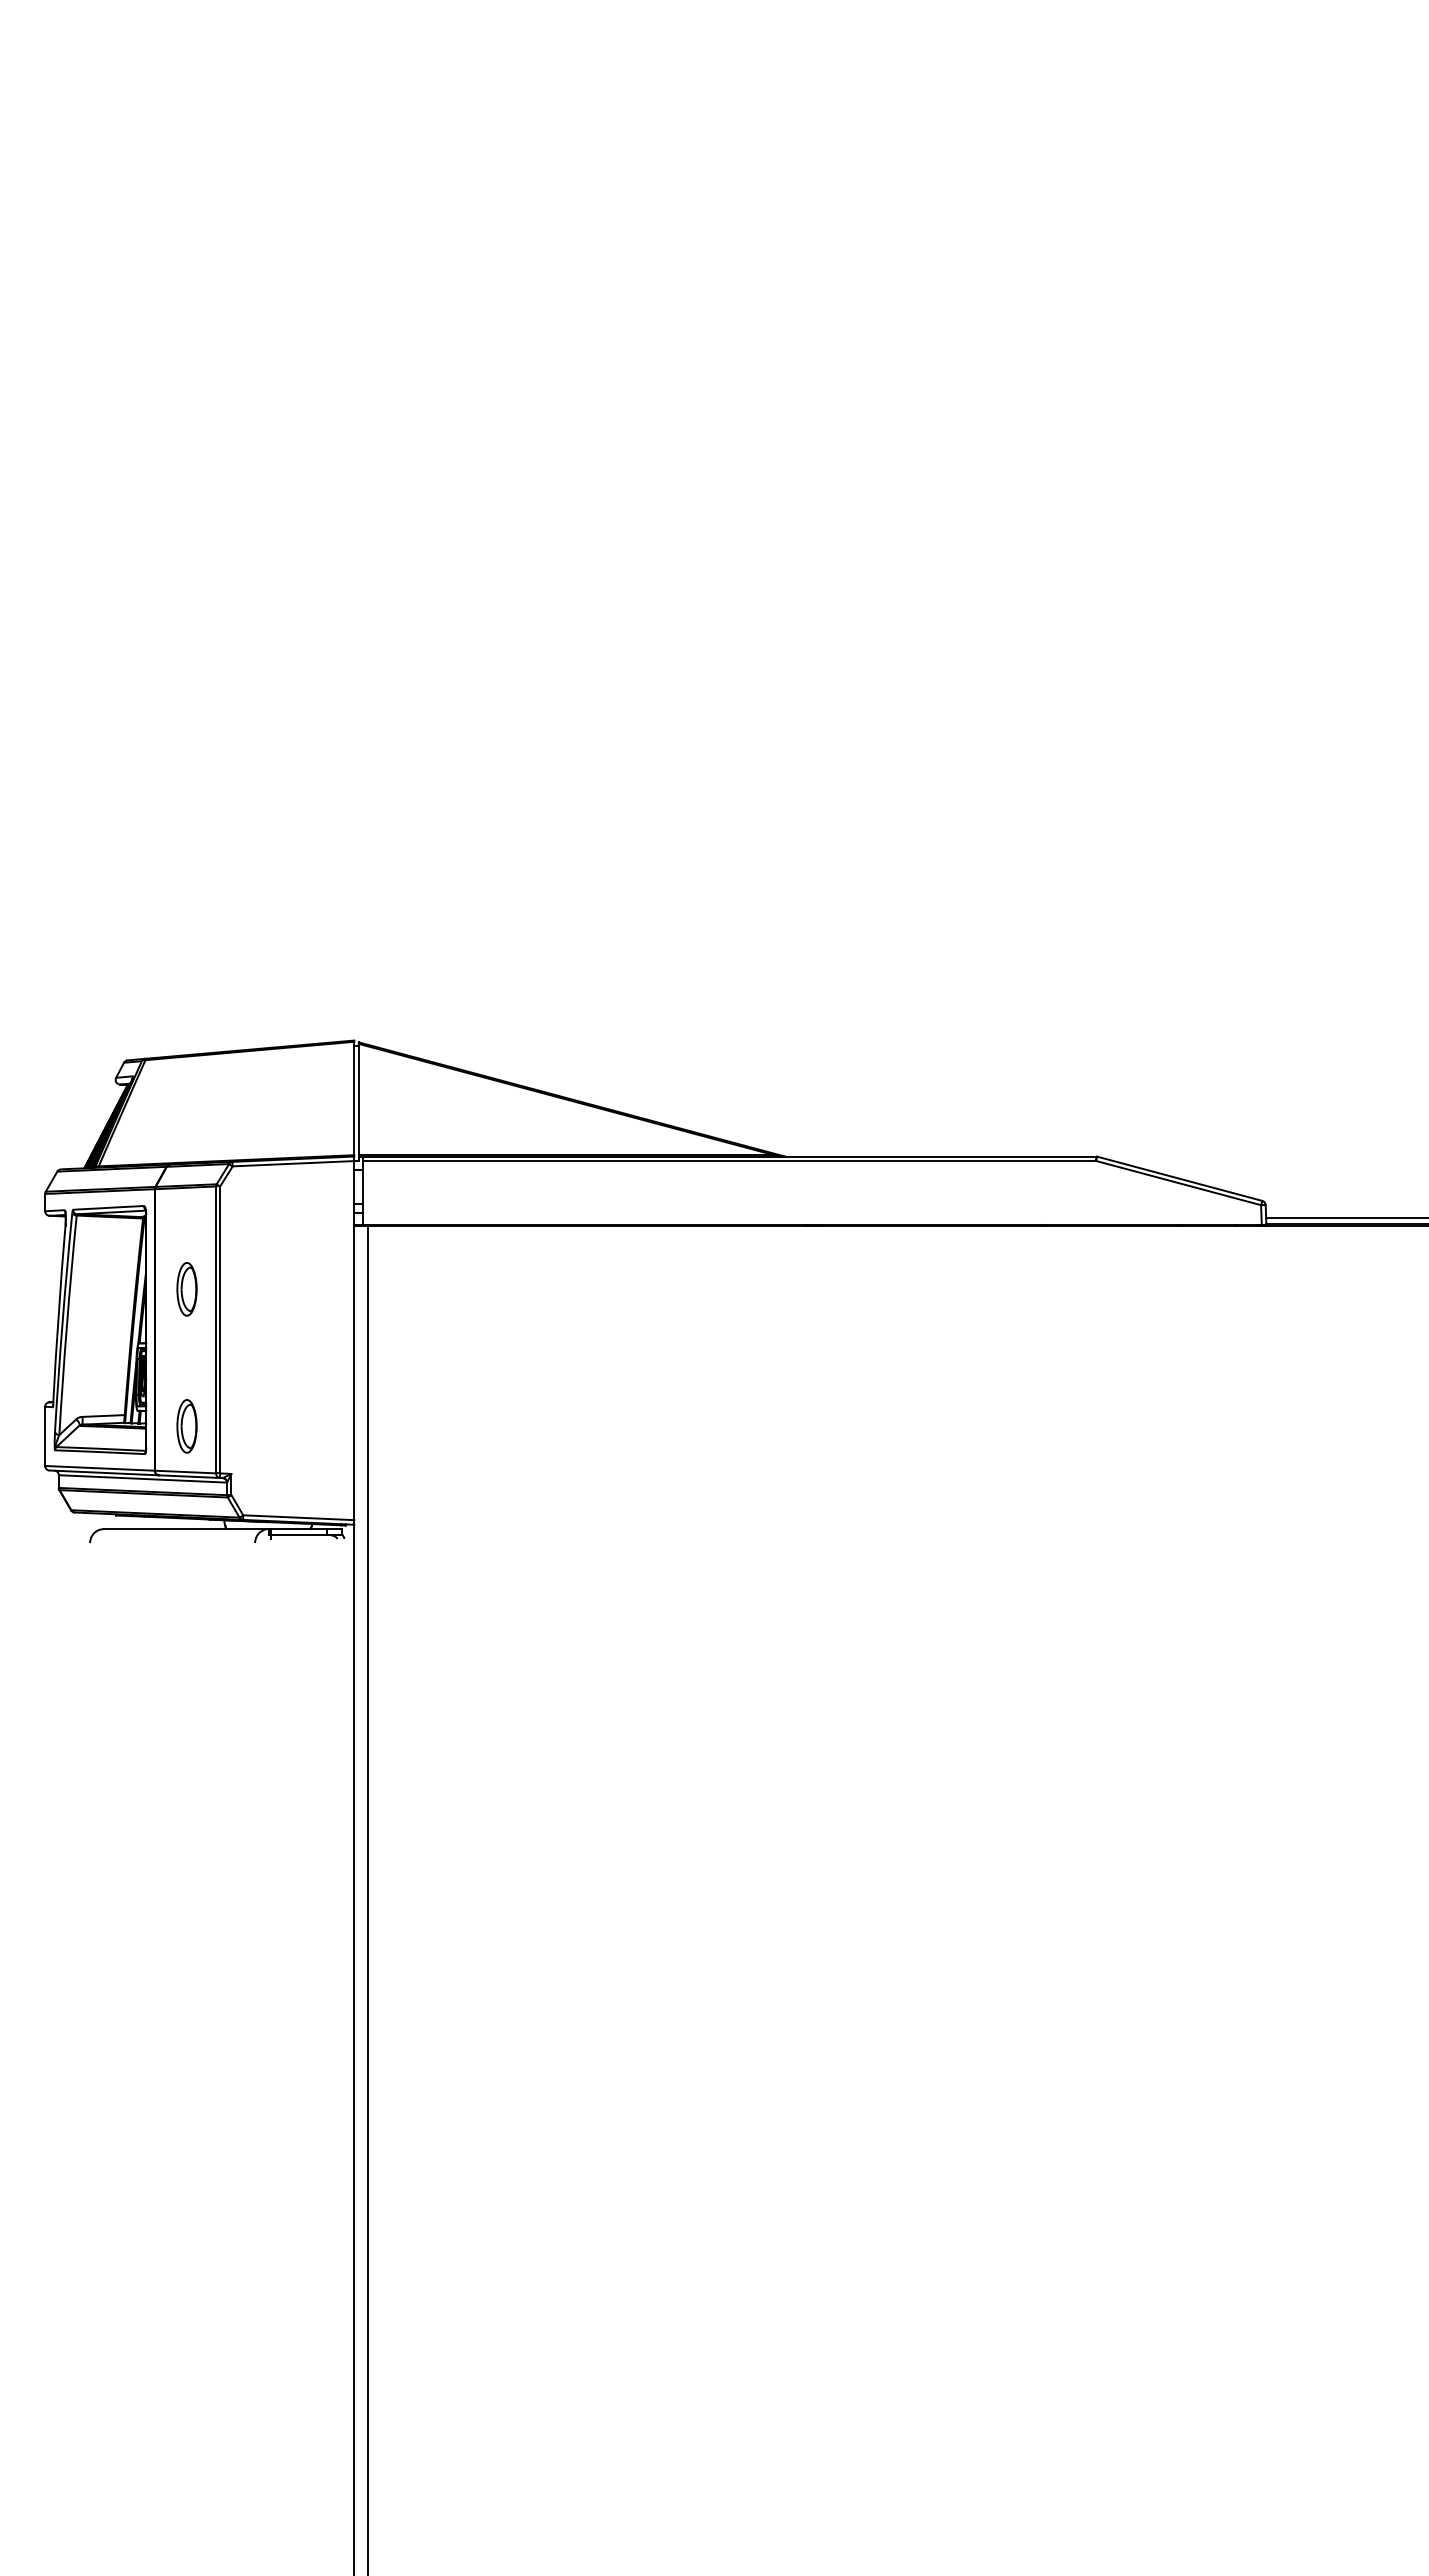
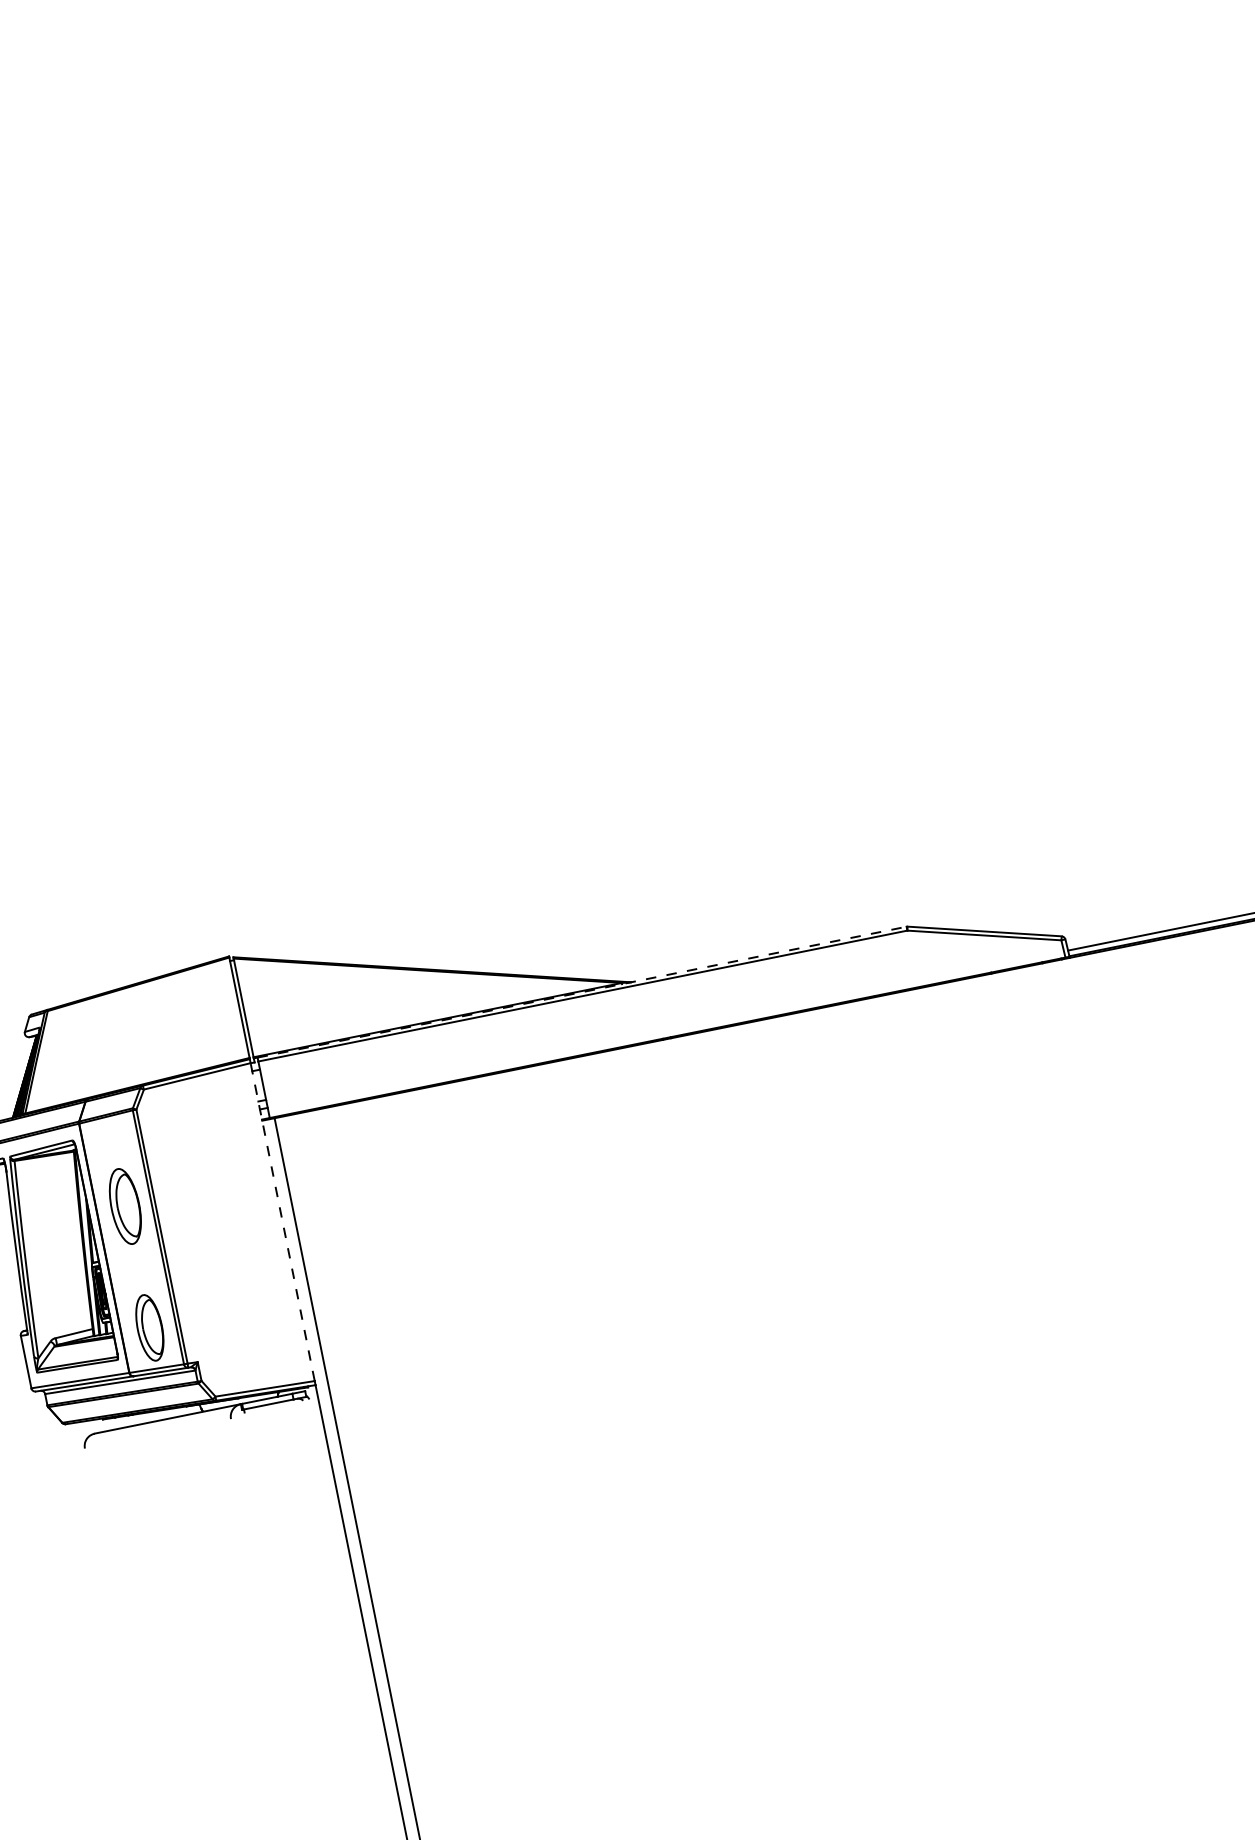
line: (729, 1156) -> (582, 992), solid -> dashed
part: (186, 1289) -> (124, 1206), size x1.6
line: (354, 1340) -> (282, 1221), solid -> dashed
part: (186, 1426) -> (149, 1328), size x1.4

